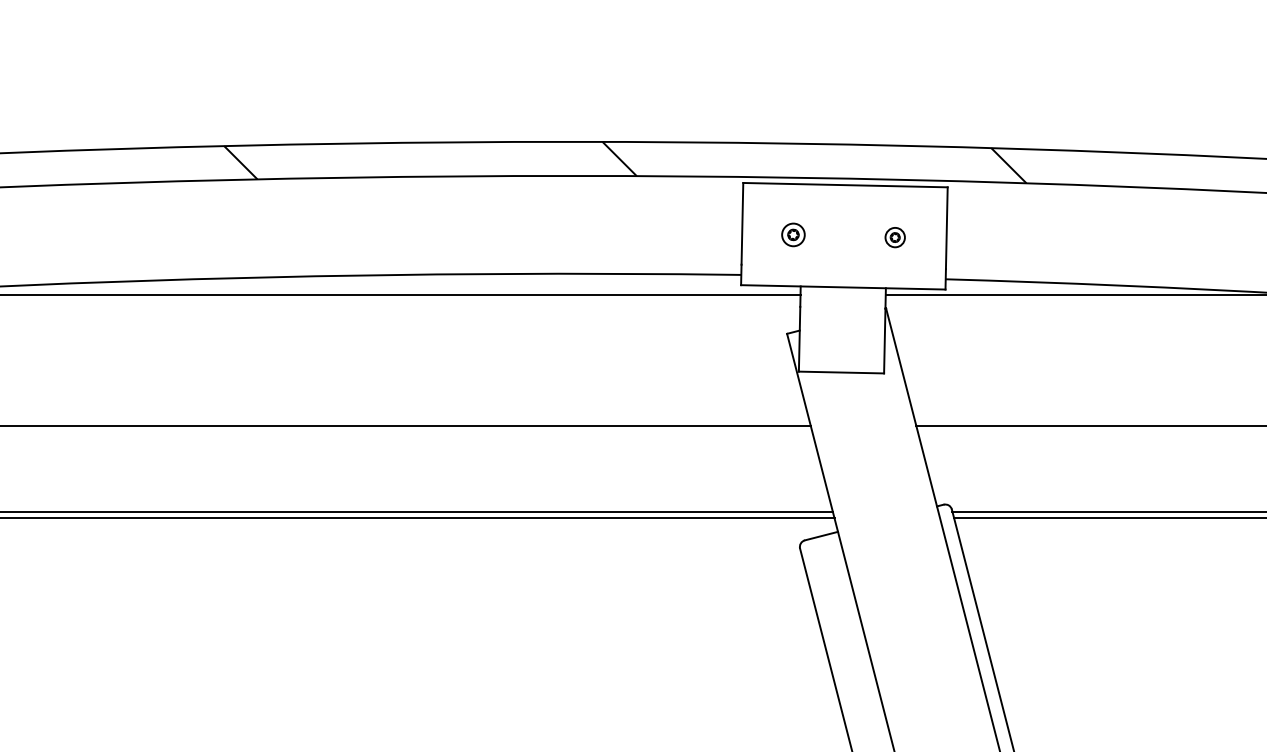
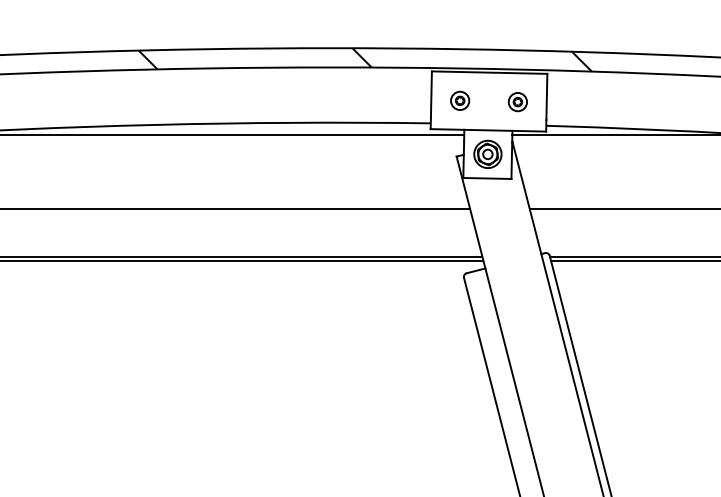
part: (793, 234) -> (460, 100), size x1.43
part: (894, 238) -> (517, 102), size x1.67
part: (841, 328) -> (487, 153), added

